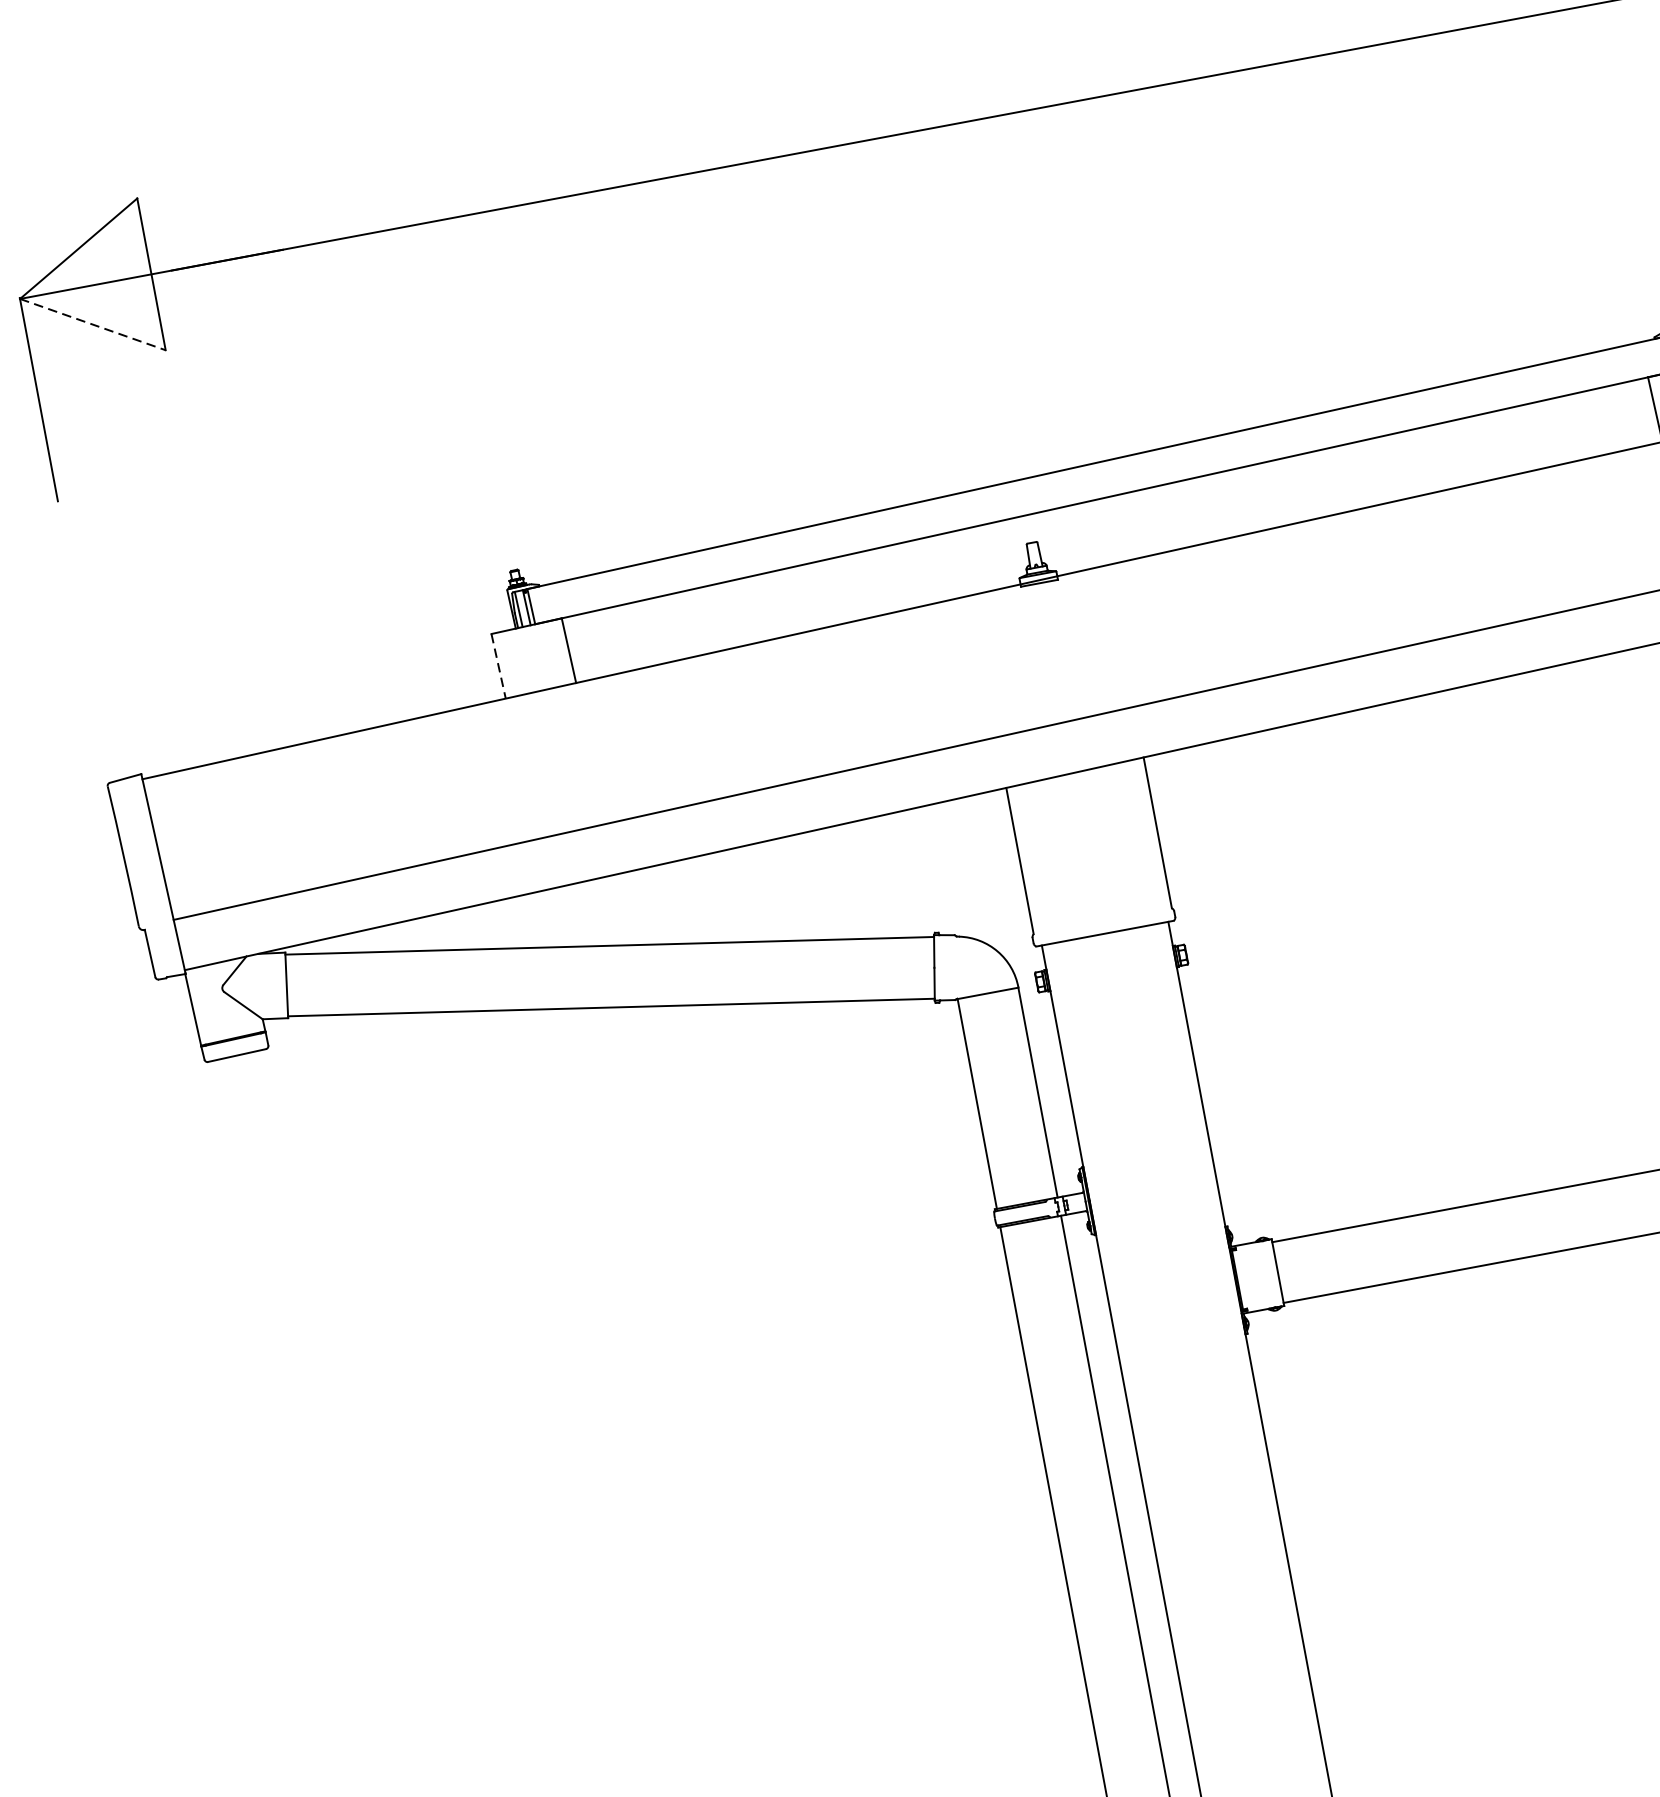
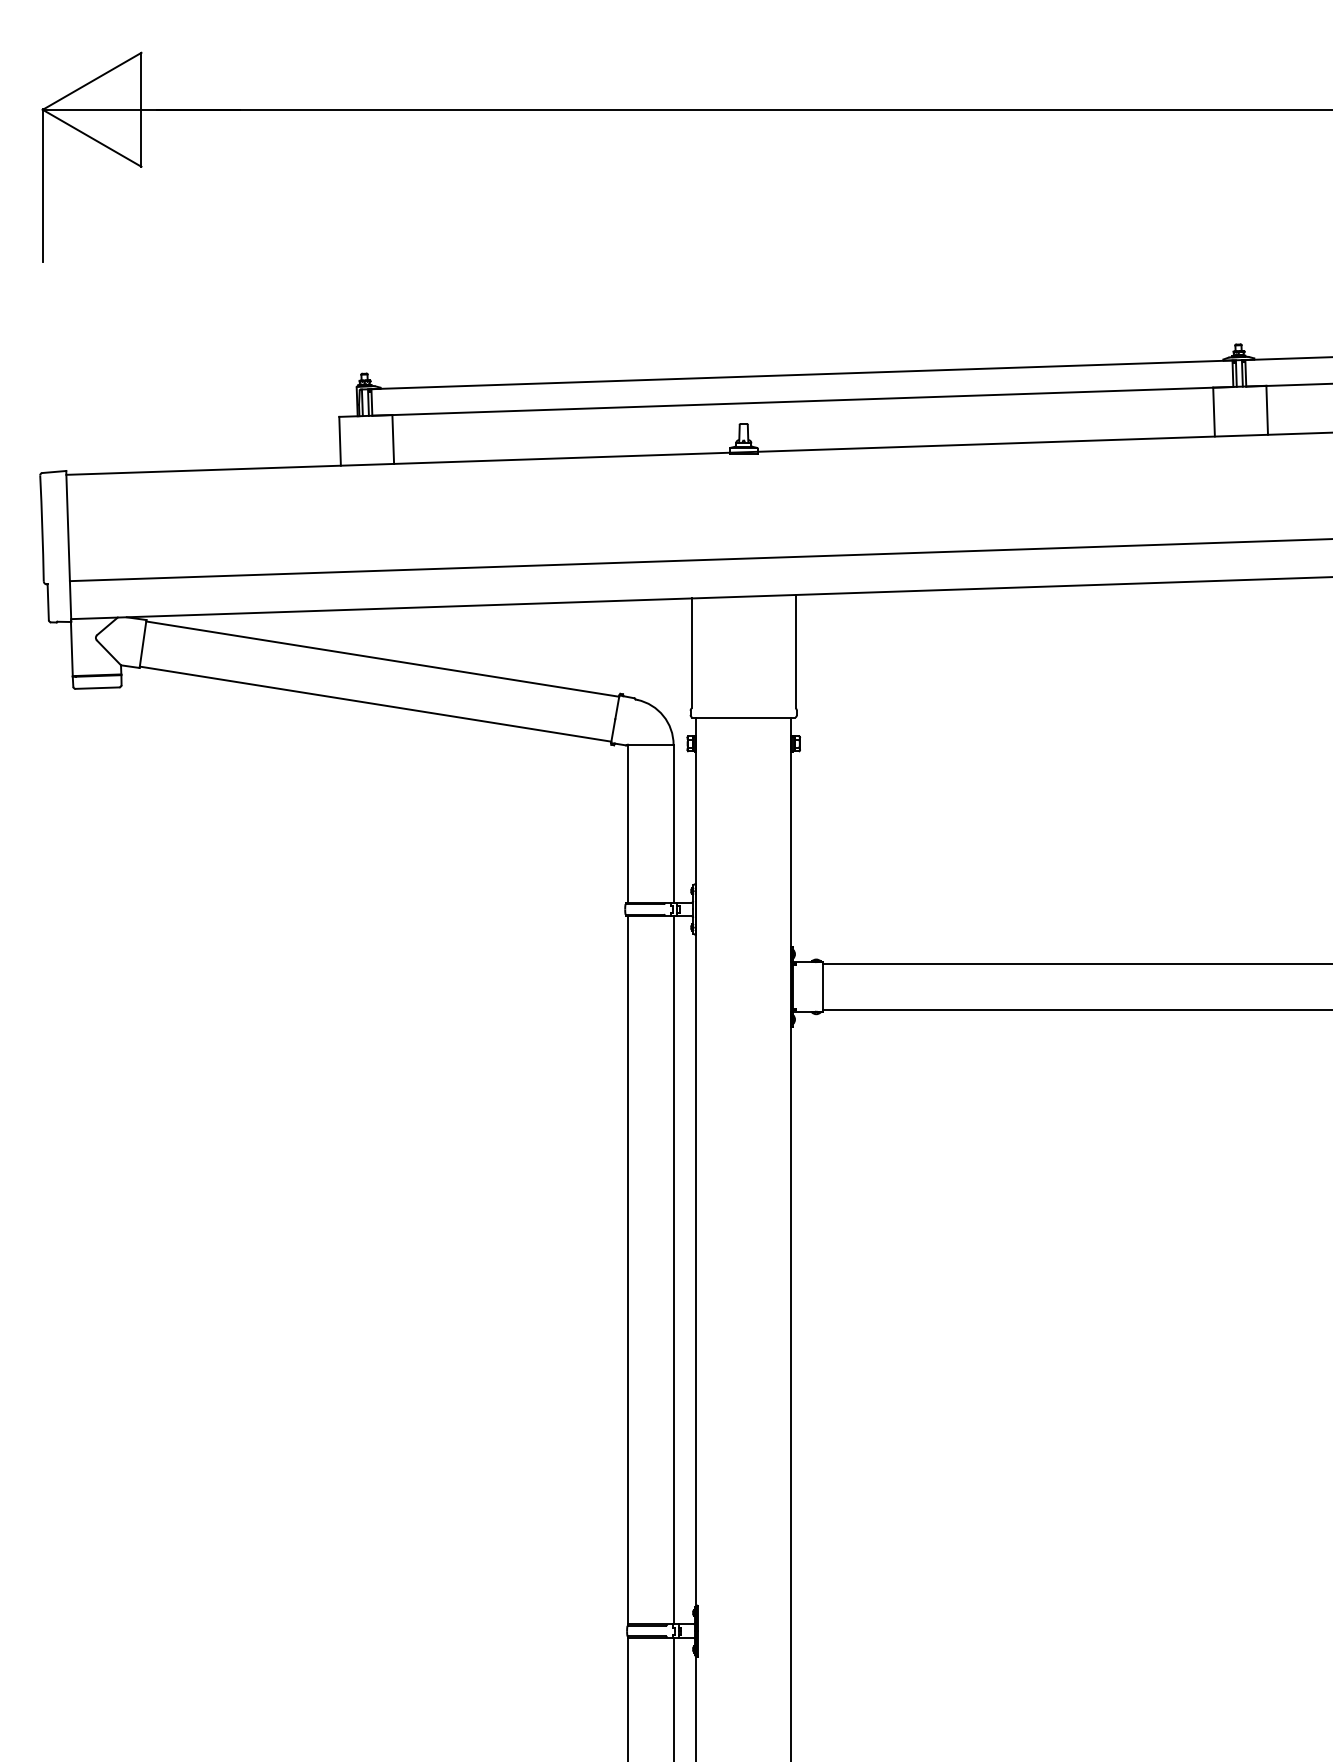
line: (93, 324) -> (92, 138), dashed -> solid
line: (499, 666) -> (340, 441), dashed -> solid

